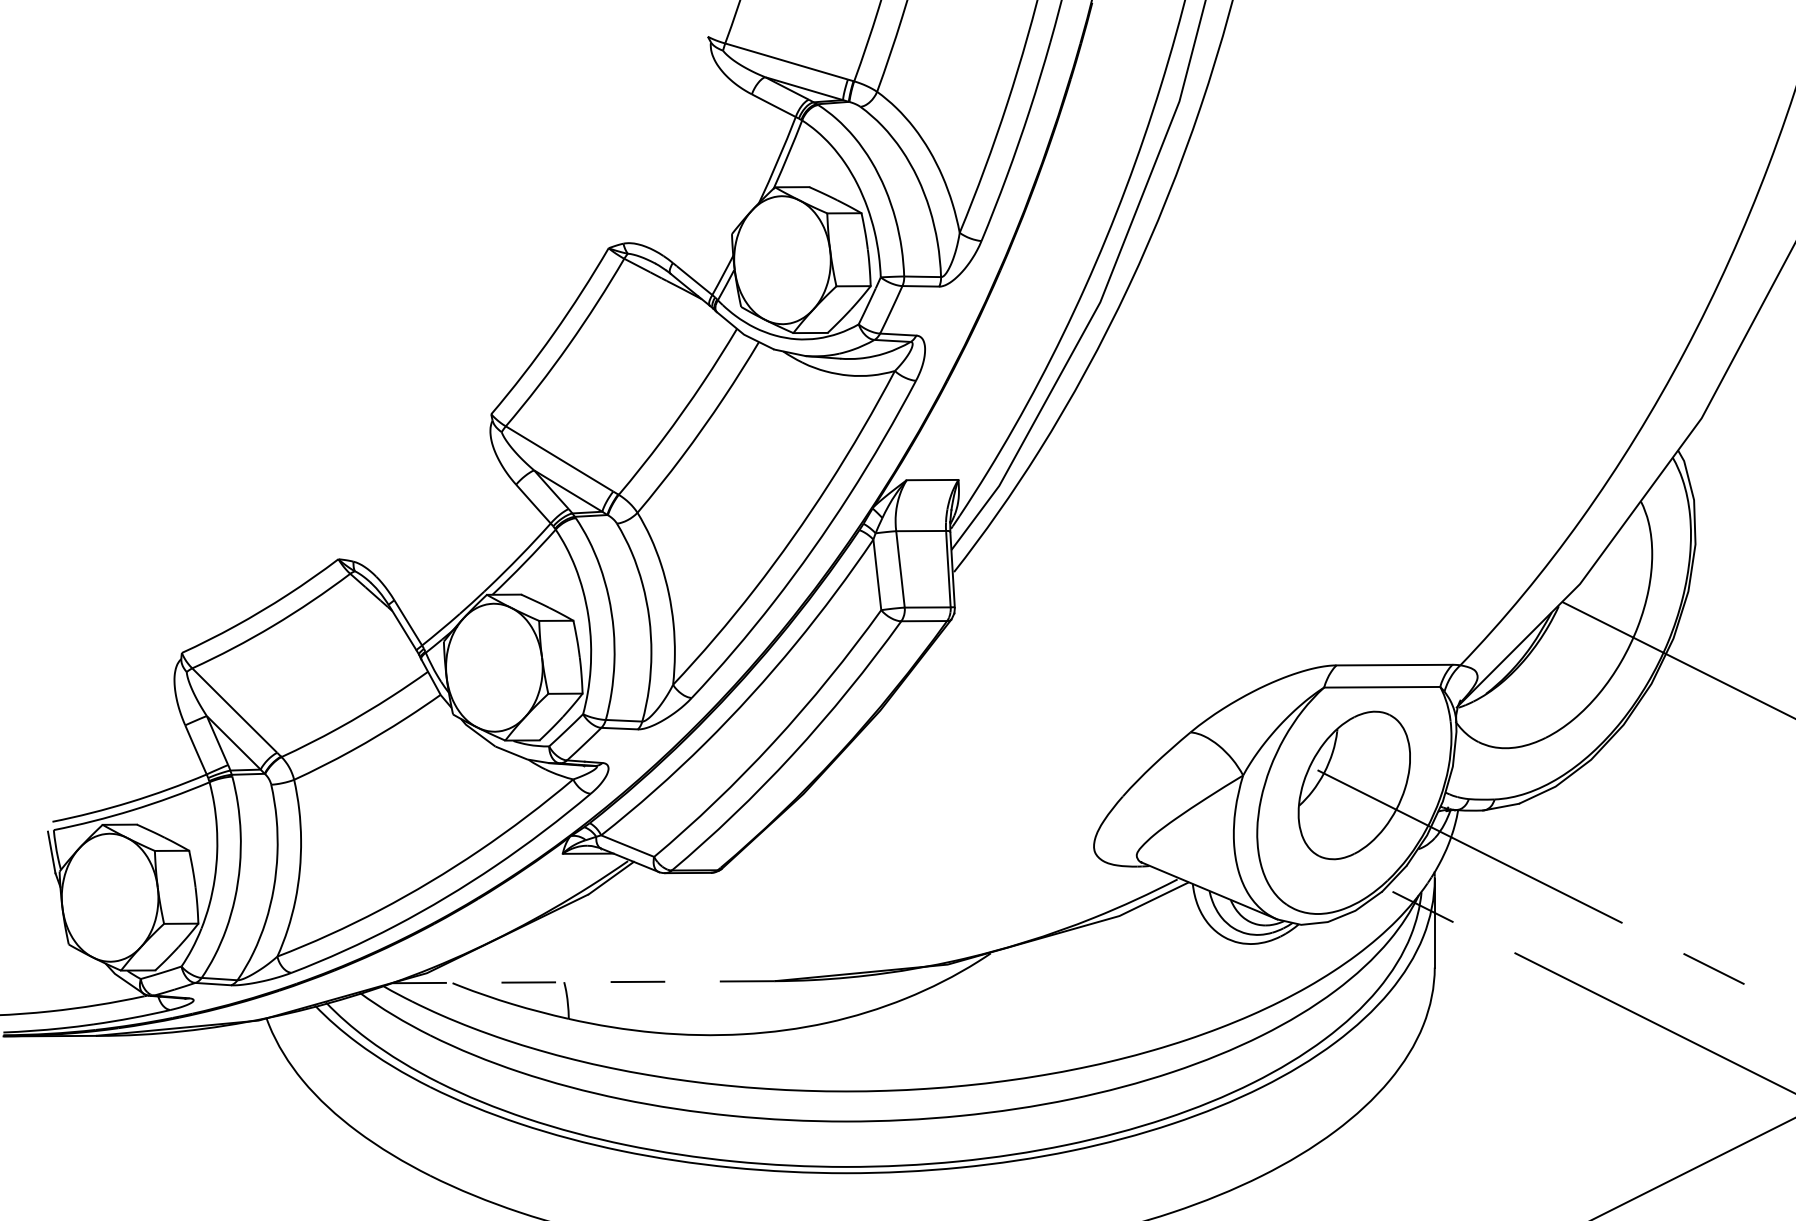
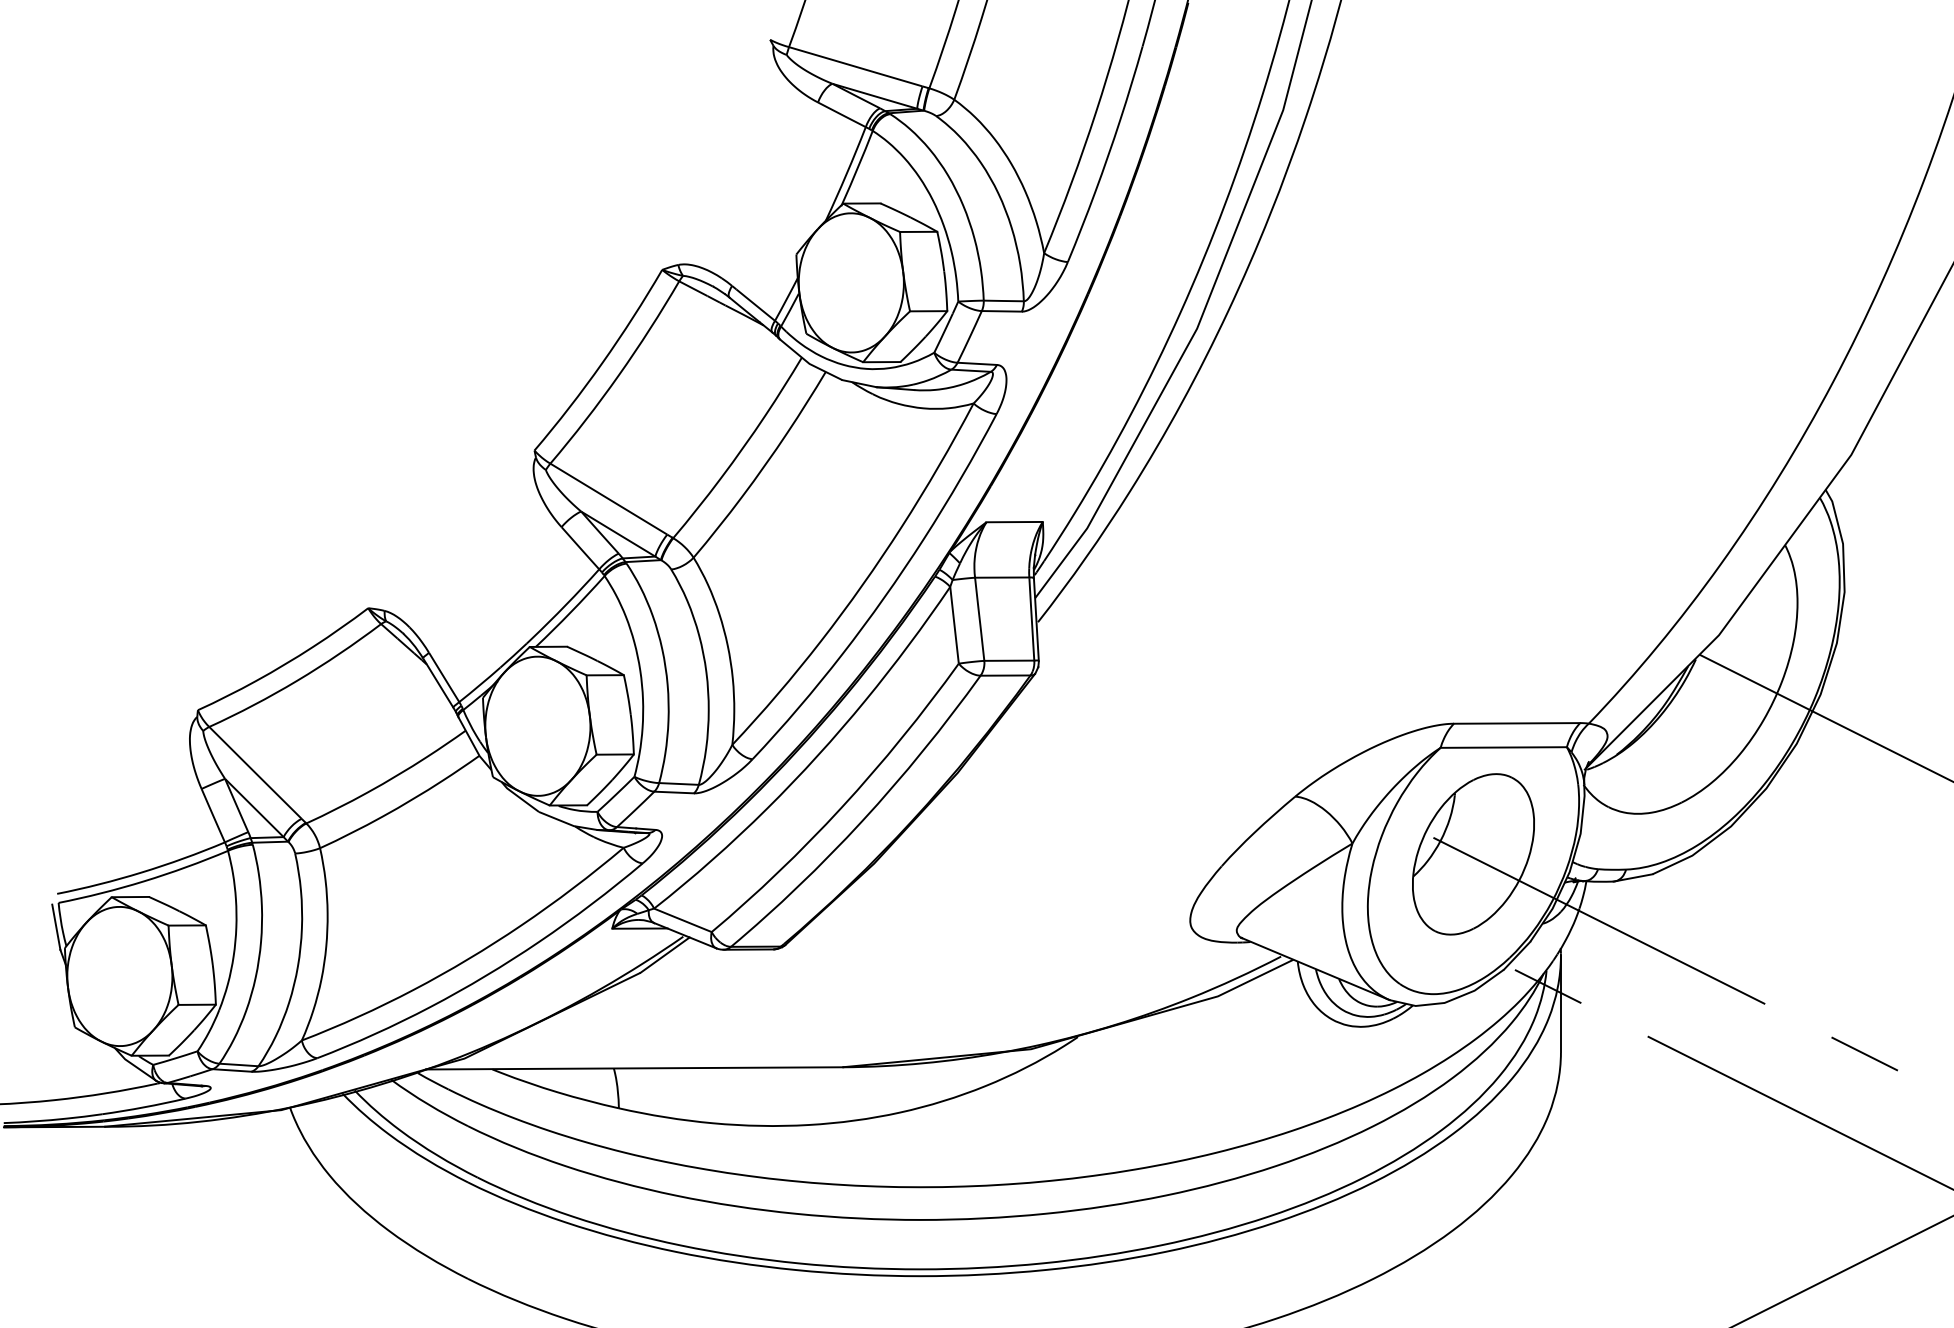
line: (582, 982) -> (633, 1068), dashed -> solid

